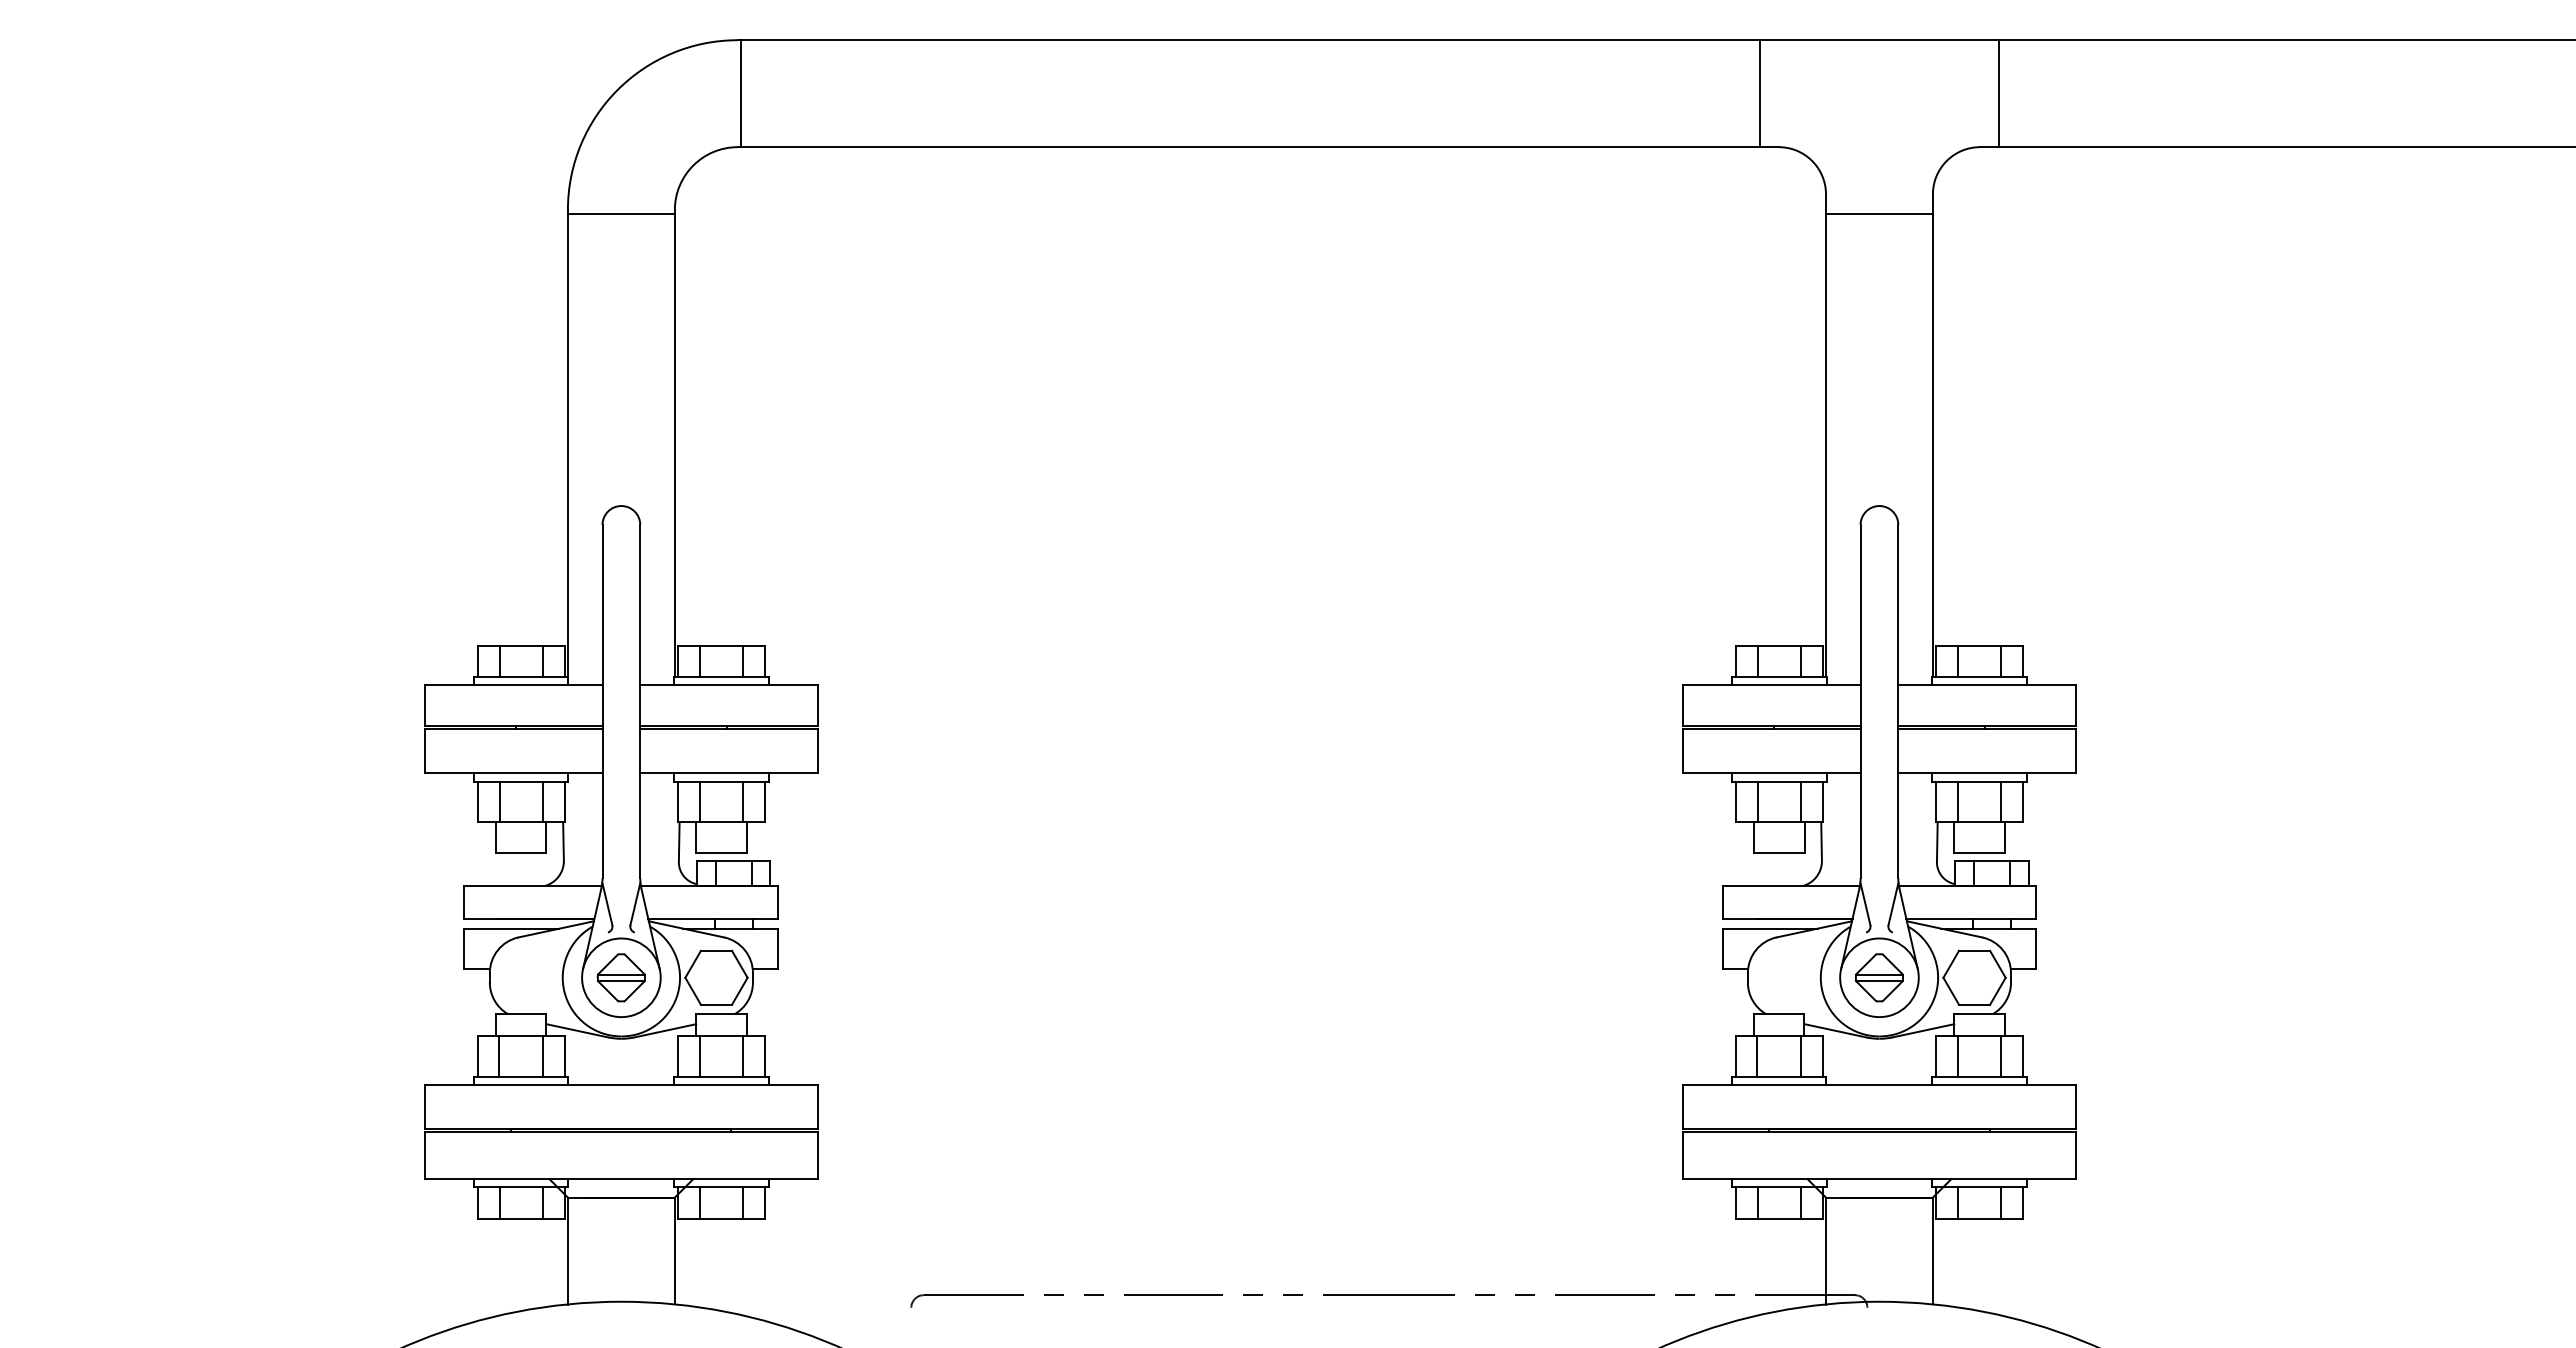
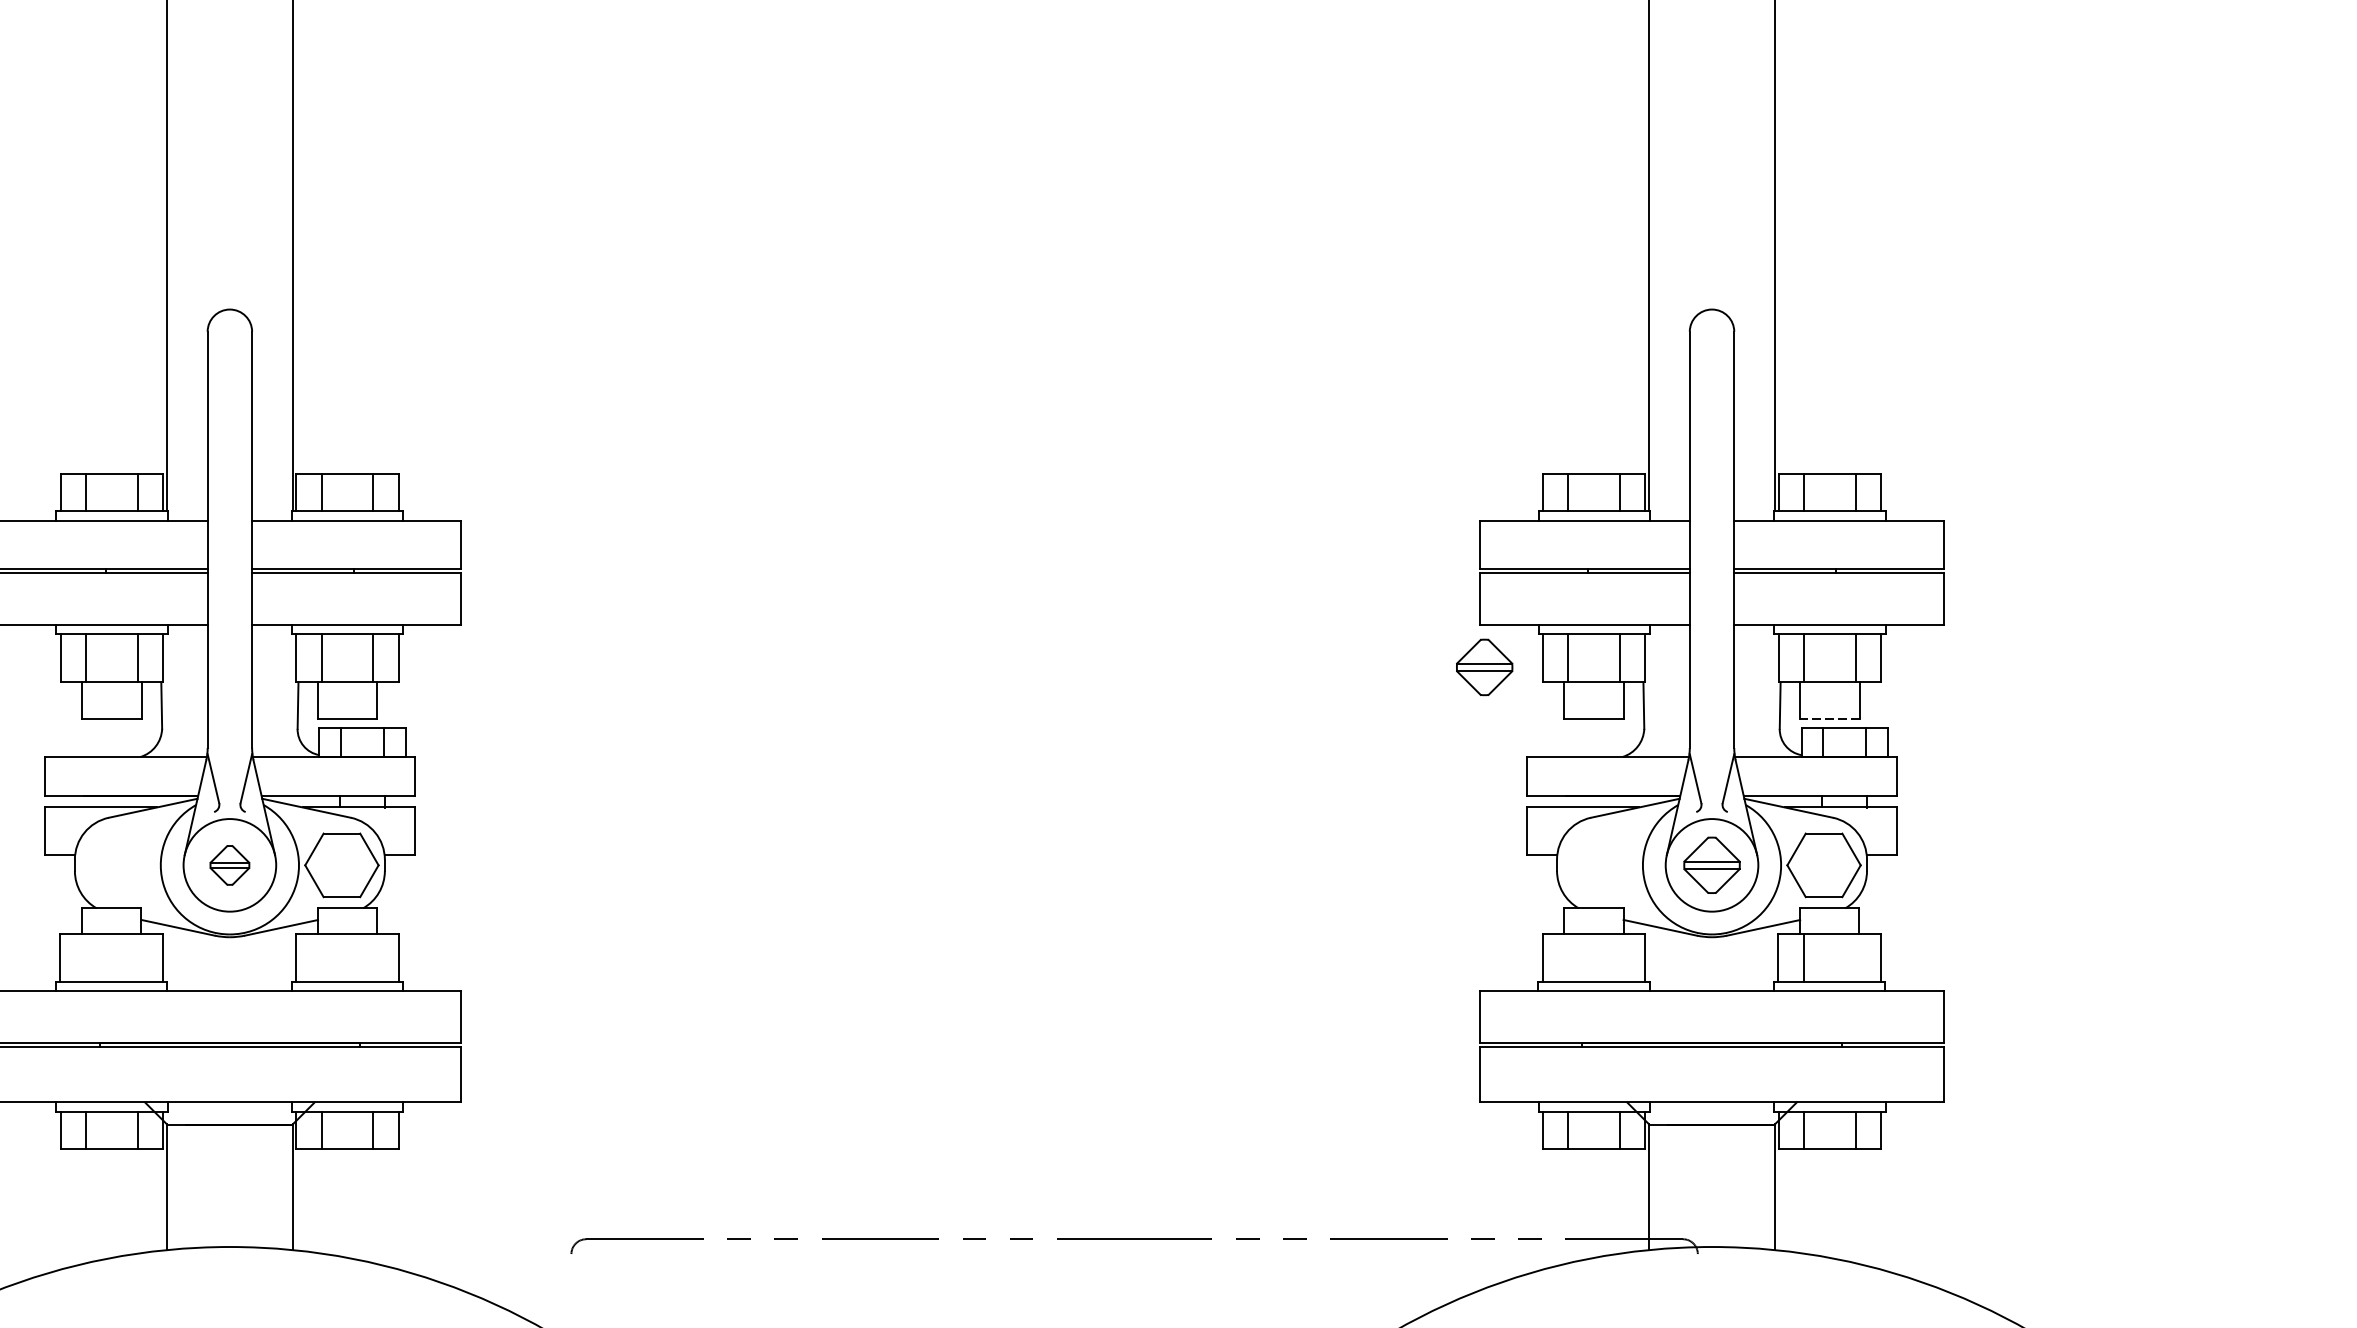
part: (1686, 809) -> (1484, 667), added
line: (1979, 853) -> (1829, 718), solid -> dashed
part: (621, 977) -> (230, 864), size x0.7
line: (499, 1055) -> (86, 956), removed
line: (542, 1055) -> (136, 956), removed
line: (699, 1055) -> (321, 956), removed
line: (743, 1055) -> (373, 956), removed
line: (1757, 1055) -> (1568, 956), removed
line: (1801, 1055) -> (1620, 956), removed
line: (2001, 1055) -> (1855, 956), removed

